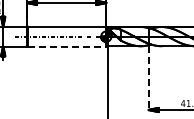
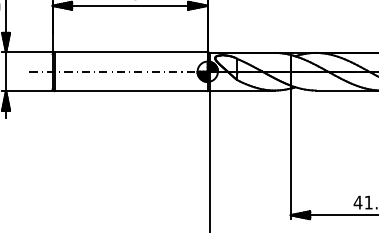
line: (67, 46) -> (131, 91), dashed -> solid
line: (148, 79) -> (290, 155), dashed -> solid

